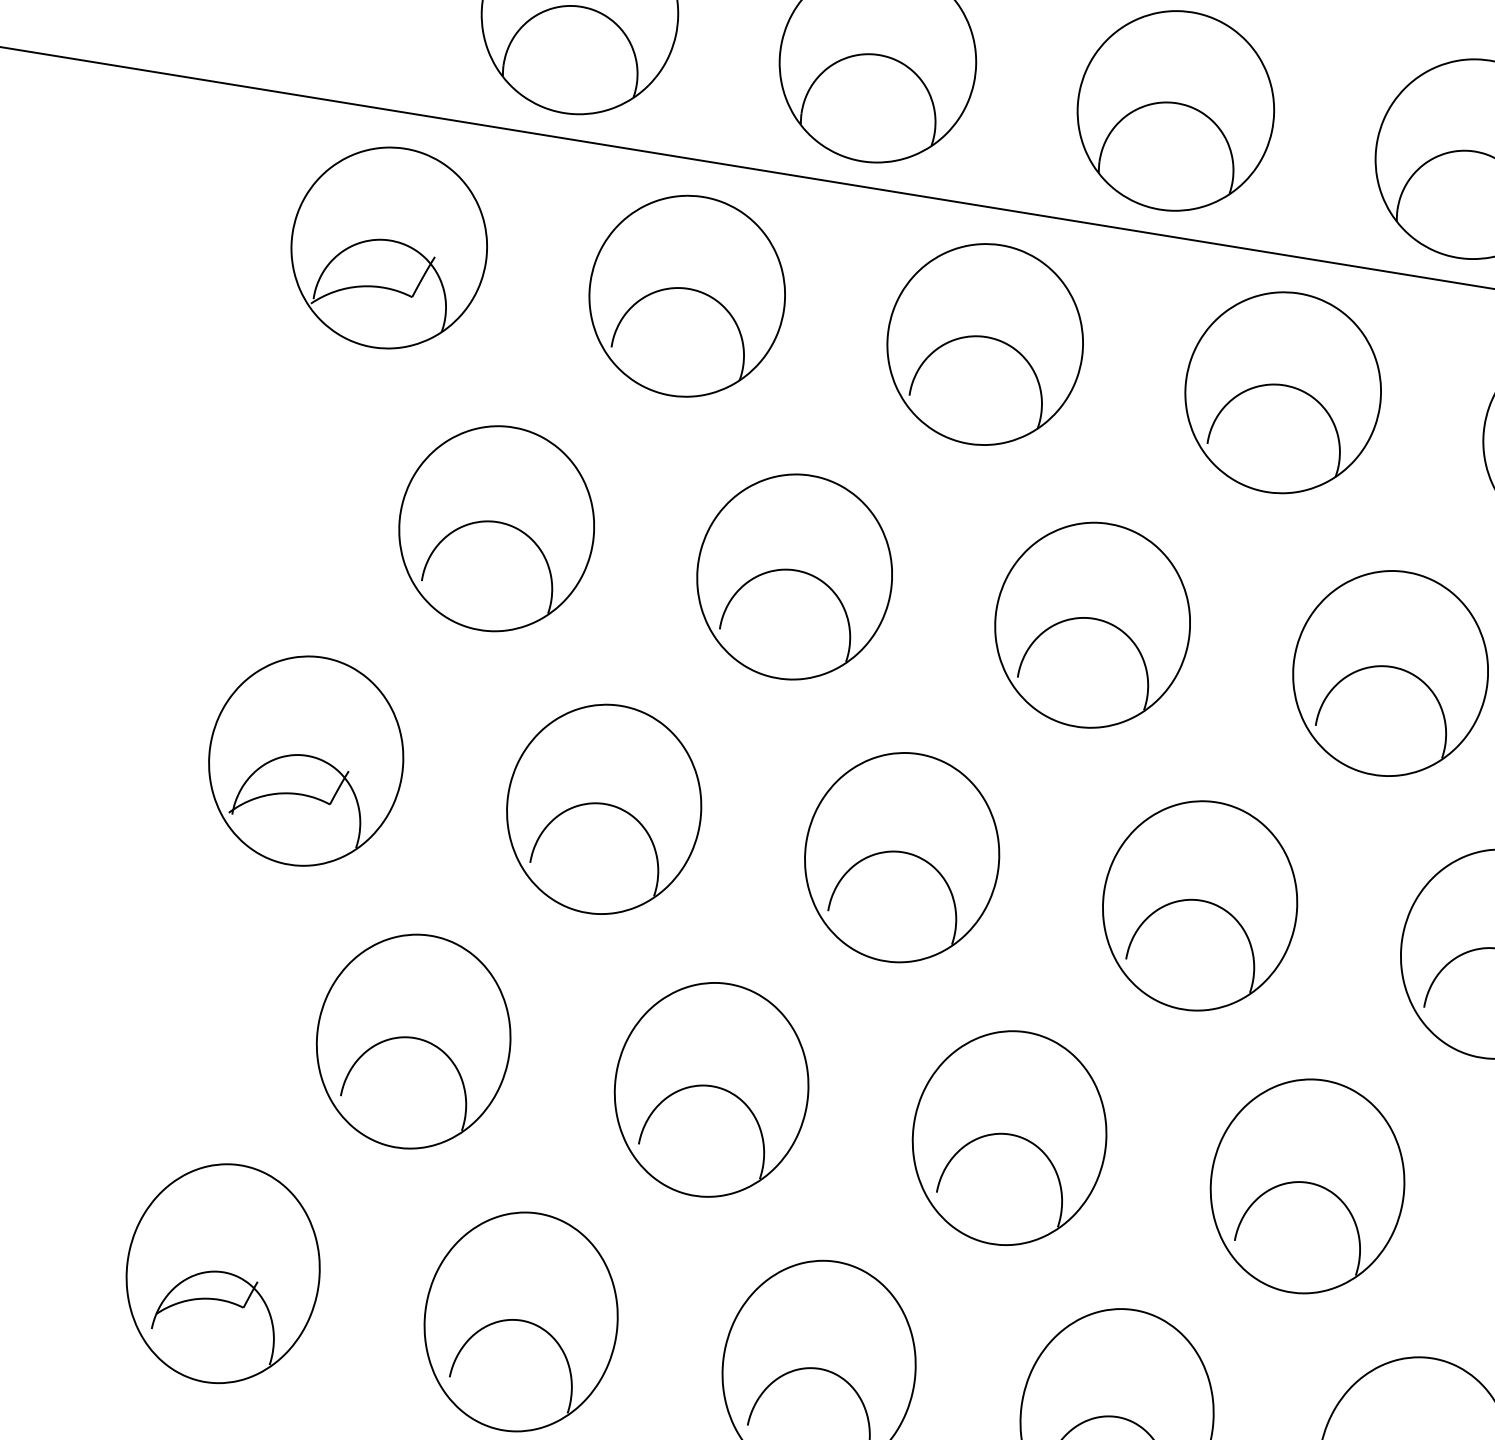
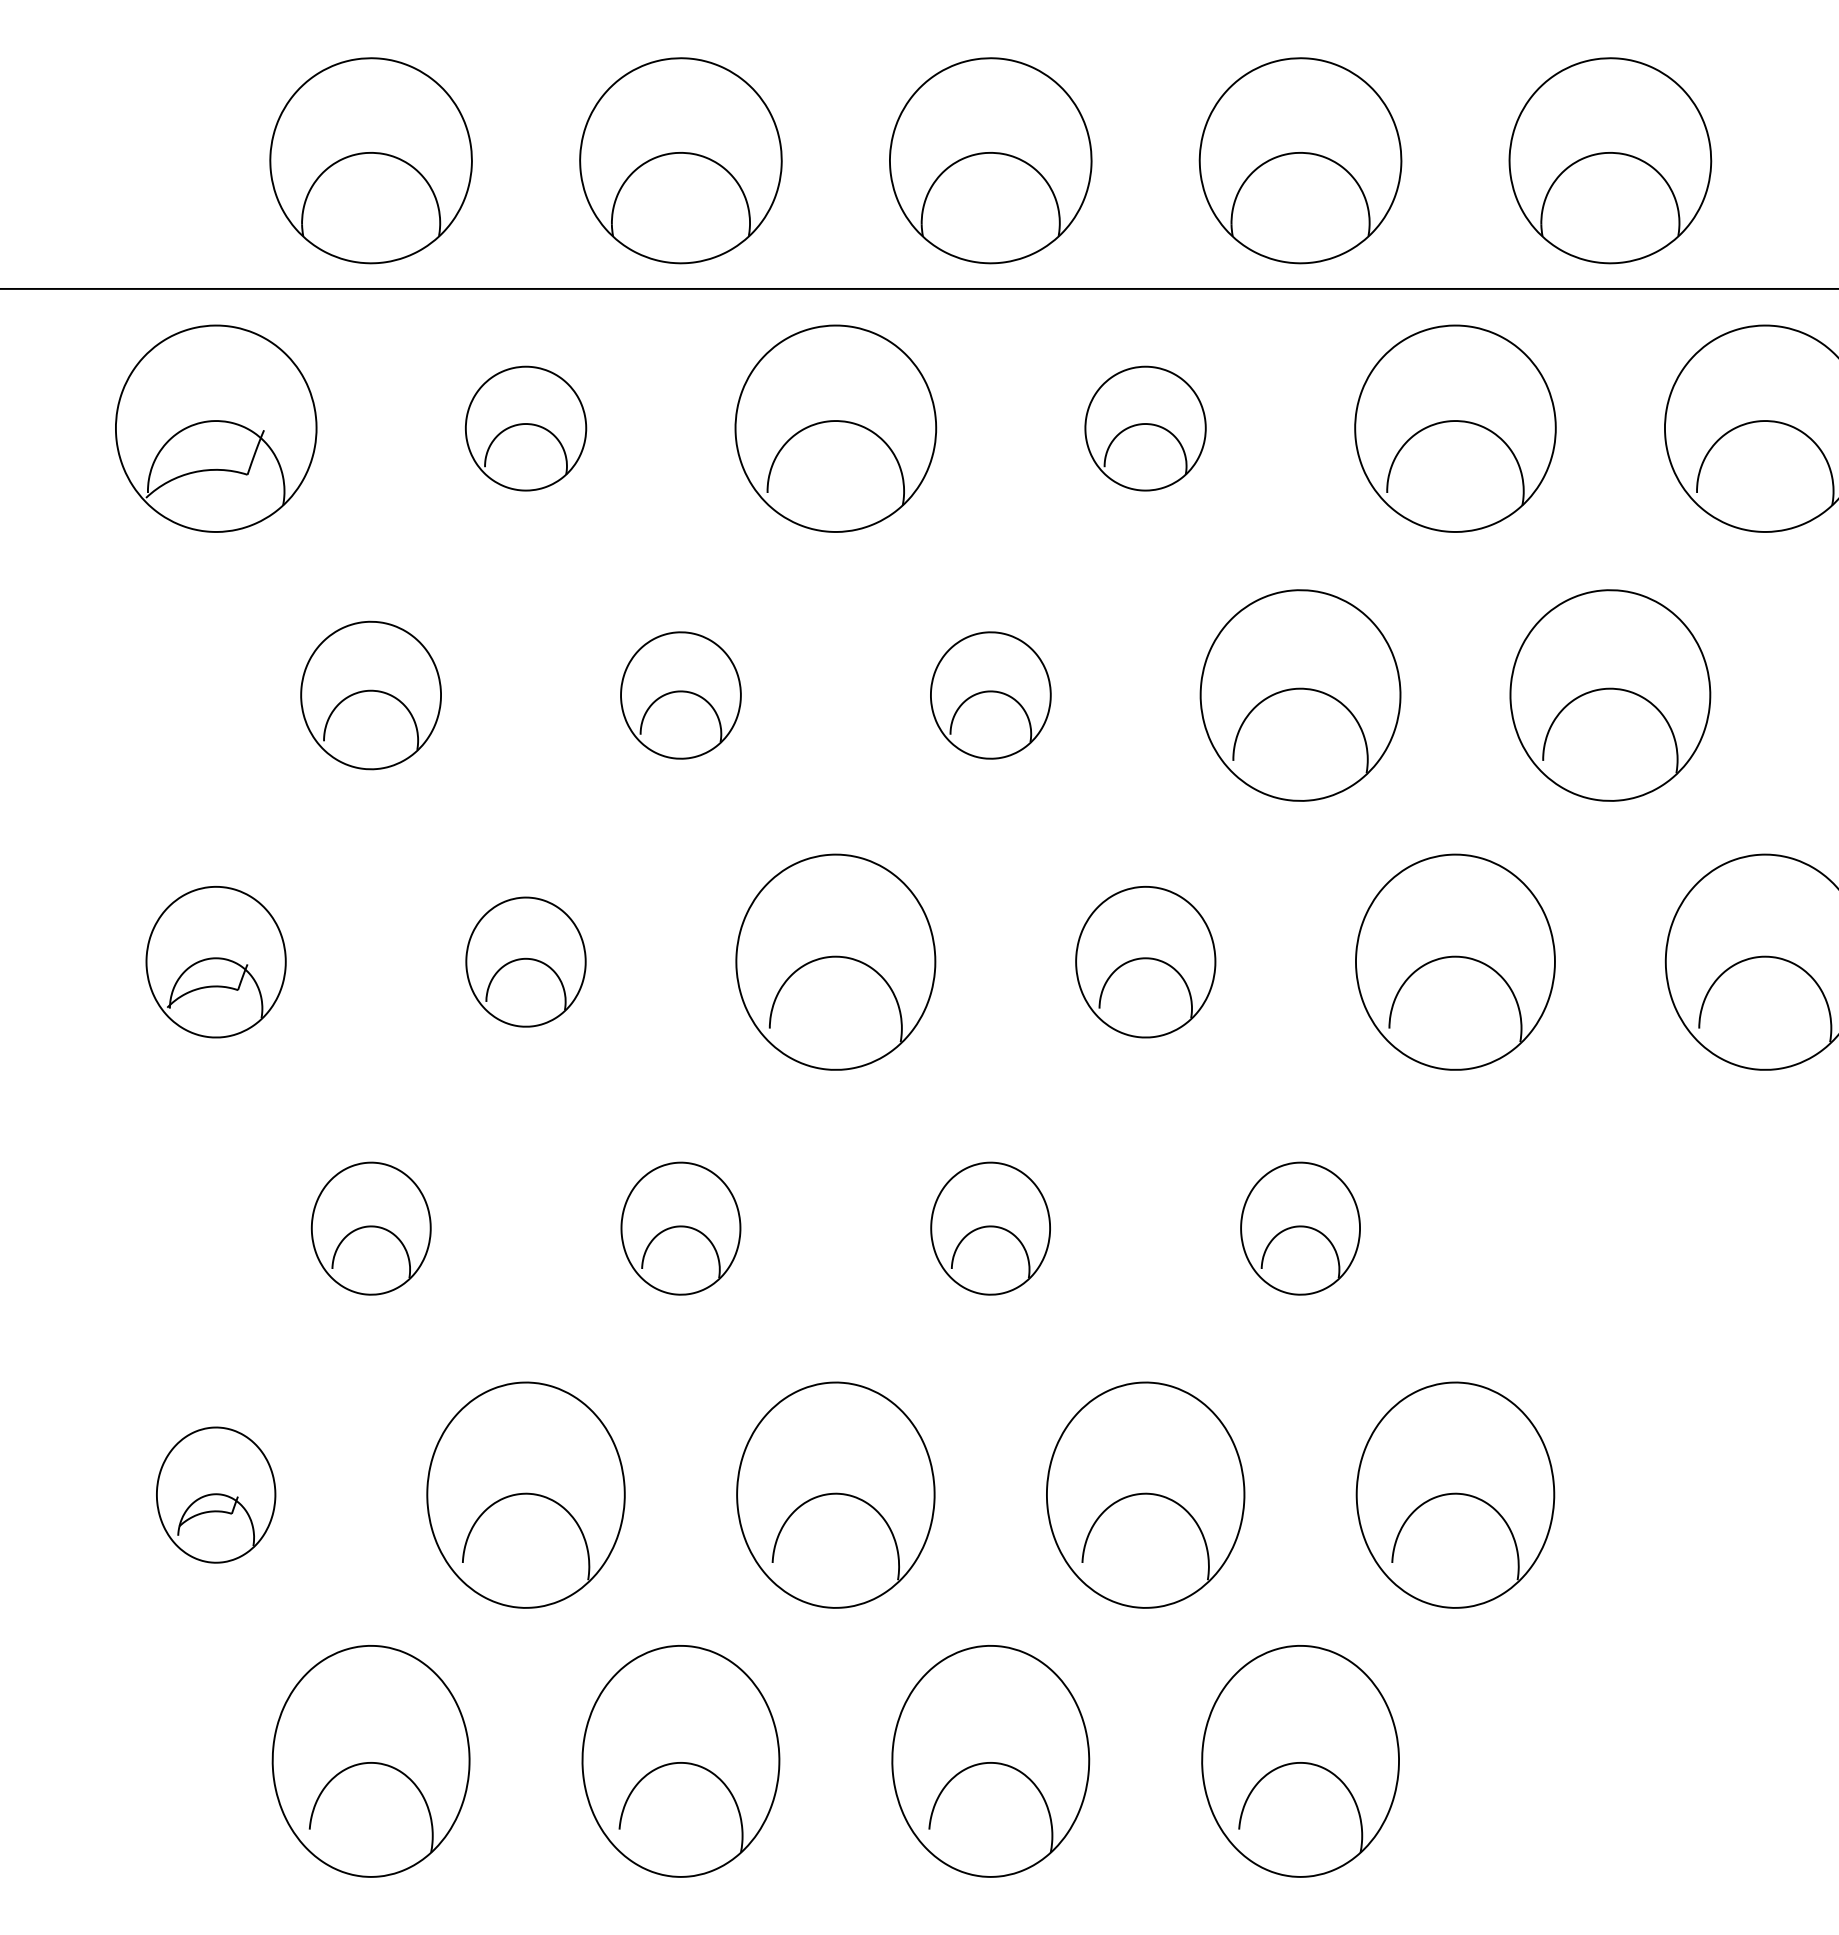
part: (686, 295) -> (525, 428), size x0.6
part: (1283, 392) -> (1145, 428), size x0.6
part: (496, 528) -> (370, 695), size x0.7
part: (794, 576) -> (680, 695), size x0.6
part: (1092, 625) -> (990, 695), size x0.6
part: (305, 760) -> (215, 961), size x0.7
part: (603, 808) -> (525, 961), size x0.6
part: (1199, 905) -> (1145, 961), size x0.7
part: (413, 1041) -> (371, 1228), size x0.6
part: (711, 1089) -> (680, 1228), size x0.6
part: (1009, 1137) -> (990, 1228), size x0.6
part: (1307, 1186) -> (1300, 1228), size x0.6
part: (222, 1272) -> (215, 1494), size x0.6

